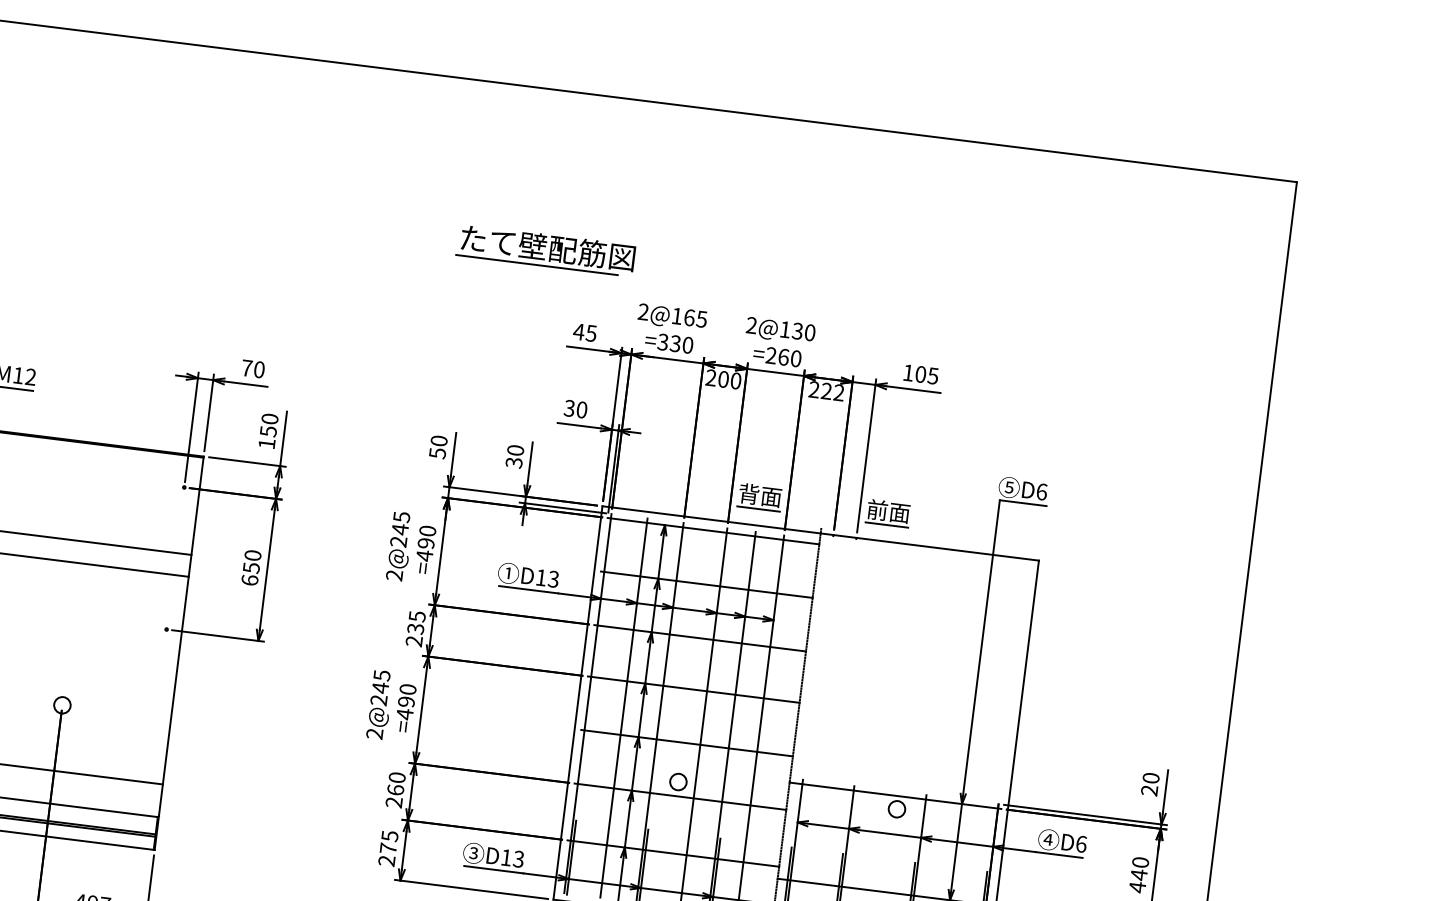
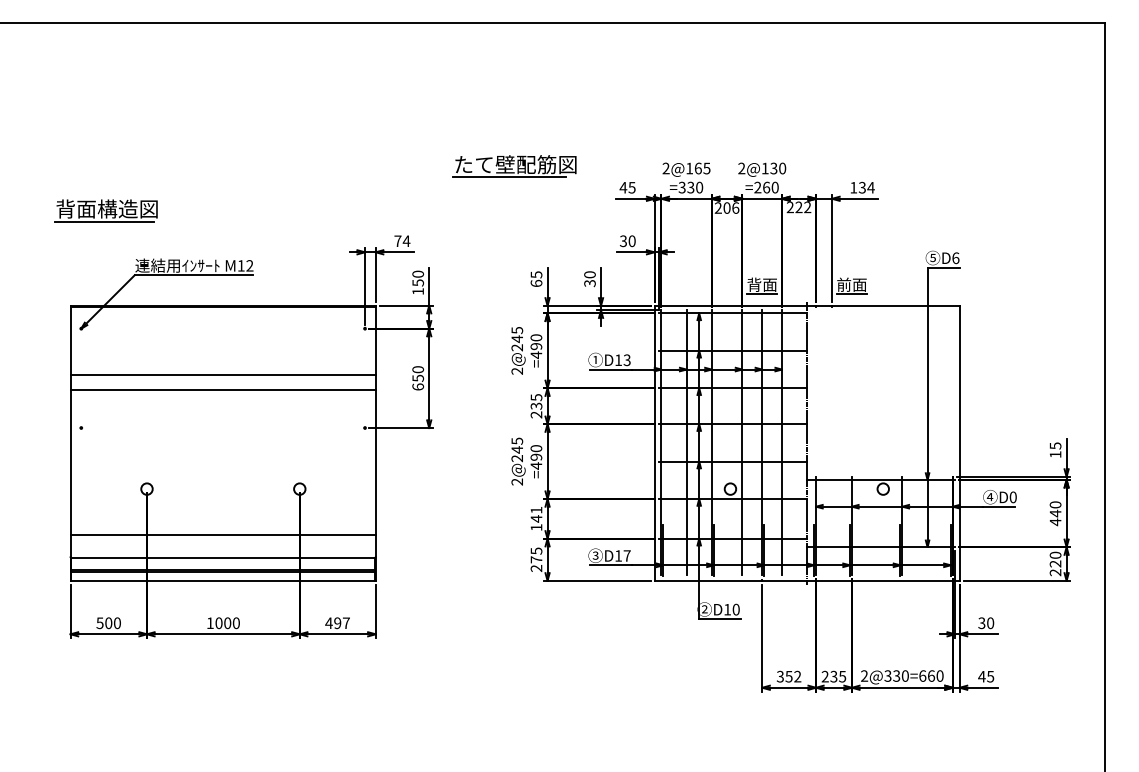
part: (545, 250) -> (514, 166), moved
text: (259, 370) -> (406, 241), 70 -> 74
text: (926, 374) -> (866, 187), 105 -> 134
text: (735, 380) -> (735, 207), 200 -> 206
text: (438, 447) -> (536, 279), 50 -> 65
text: (1150, 784) -> (1055, 450), 20 -> 15
text: (395, 789) -> (536, 518), 260 -> 141
text: (1080, 842) -> (1012, 496), D6 -> D0
text: (517, 858) -> (626, 555), D13 -> D17

